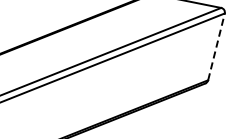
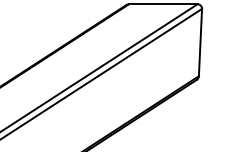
line: (216, 46) -> (200, 42), dashed -> solid

